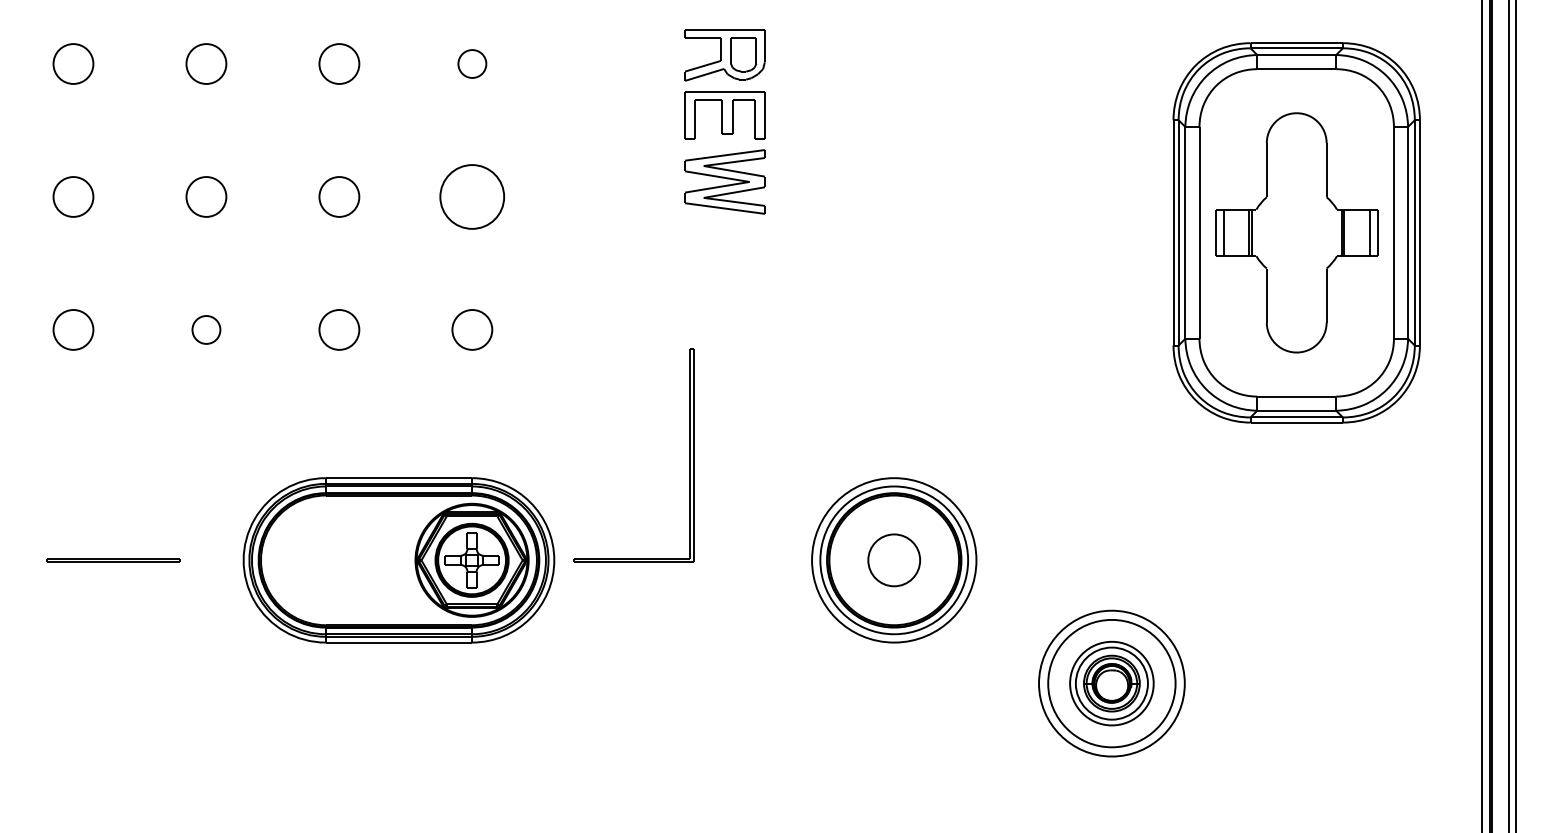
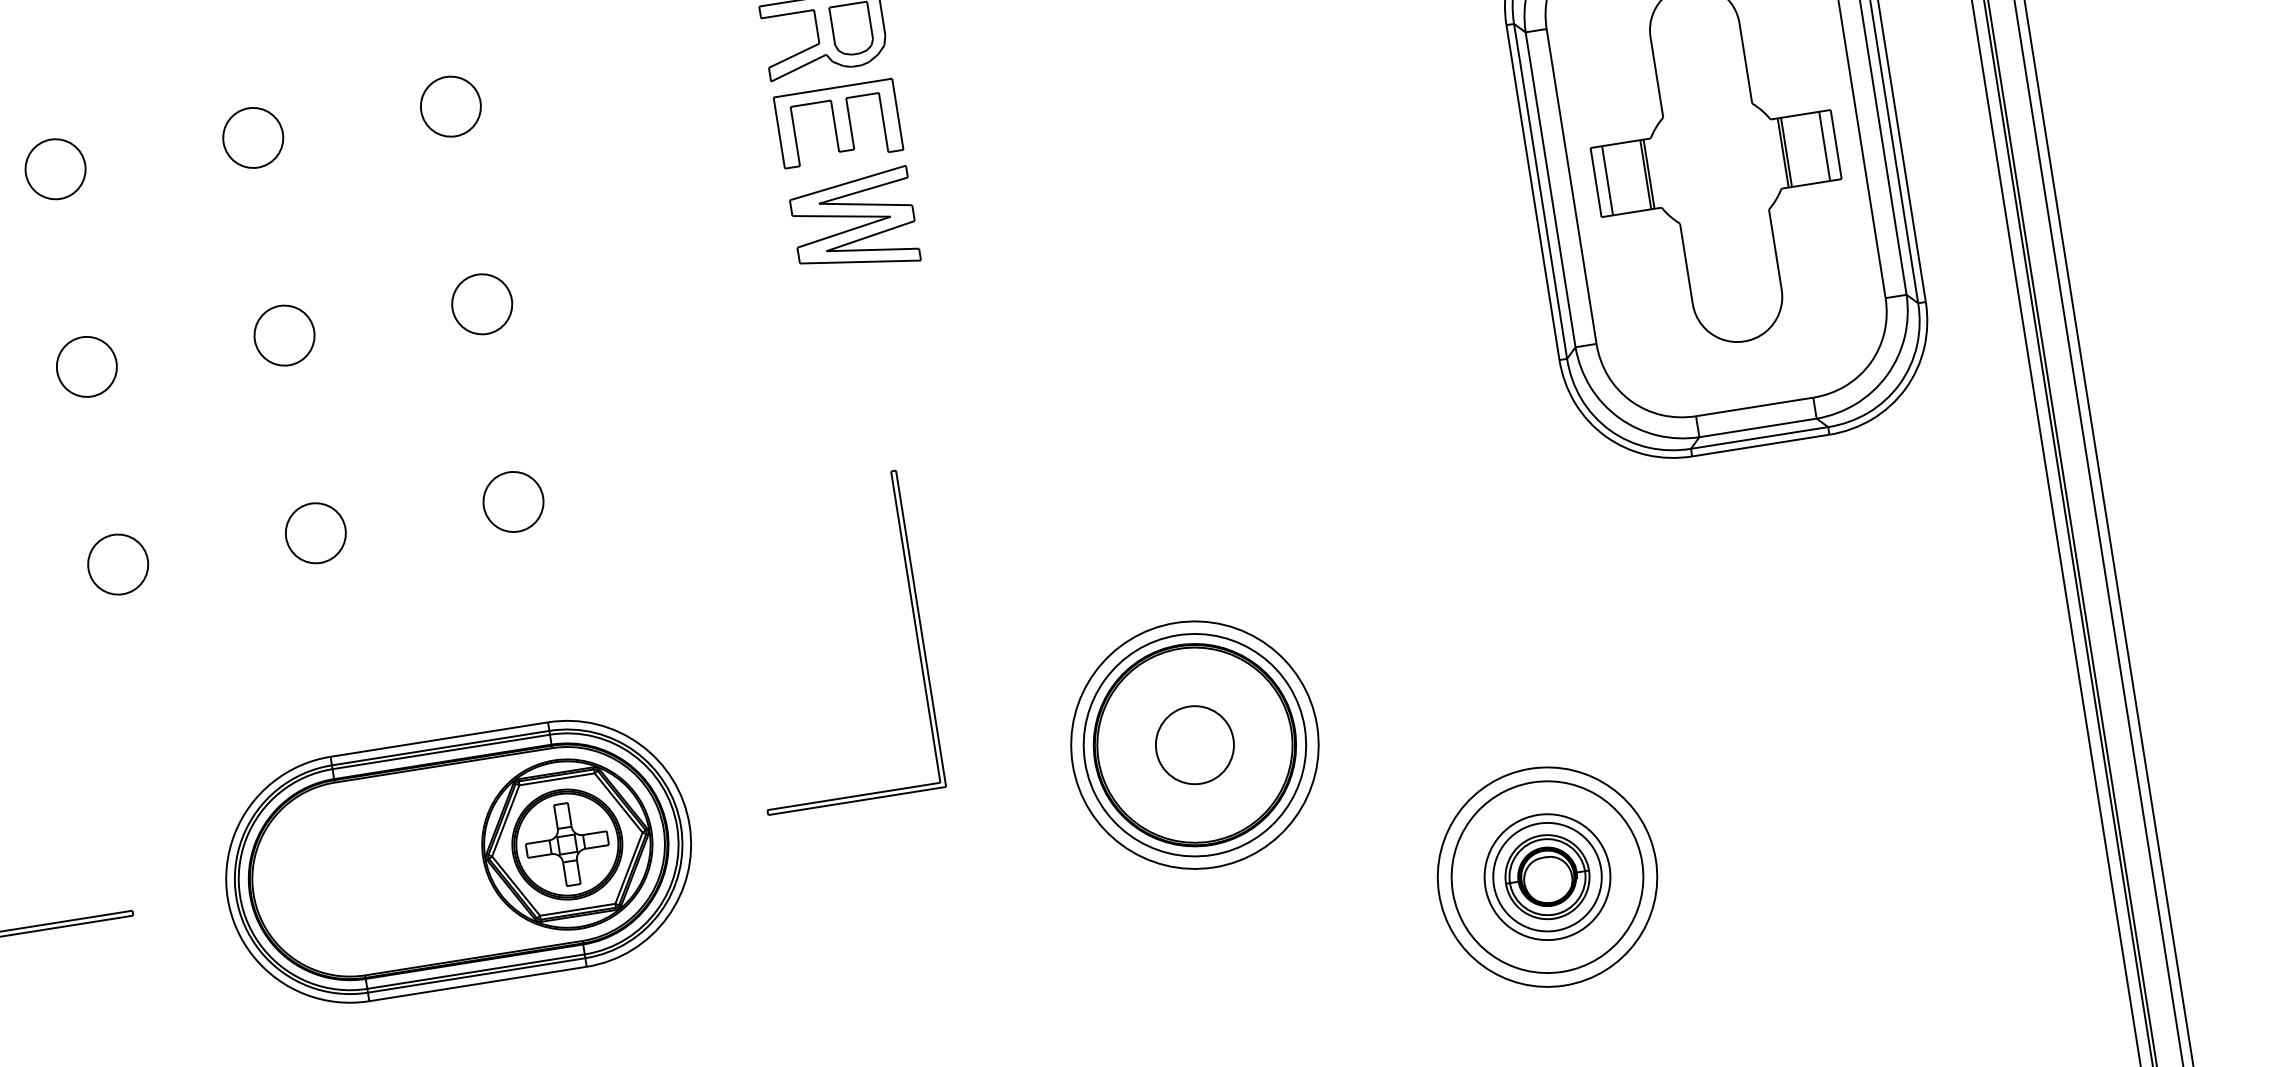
part: (472, 63) -> (450, 105), size x1.43
part: (472, 196) -> (482, 303), size x0.62
part: (206, 329) -> (118, 563), size x1.43
part: (689, 455) -> (914, 629), moved

